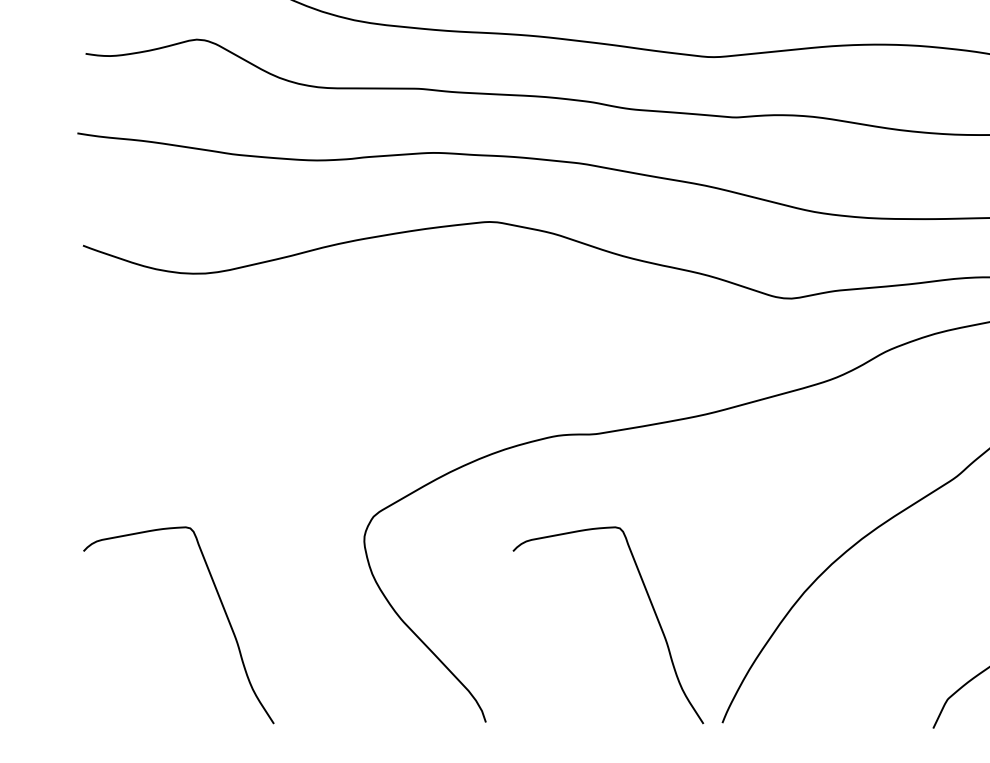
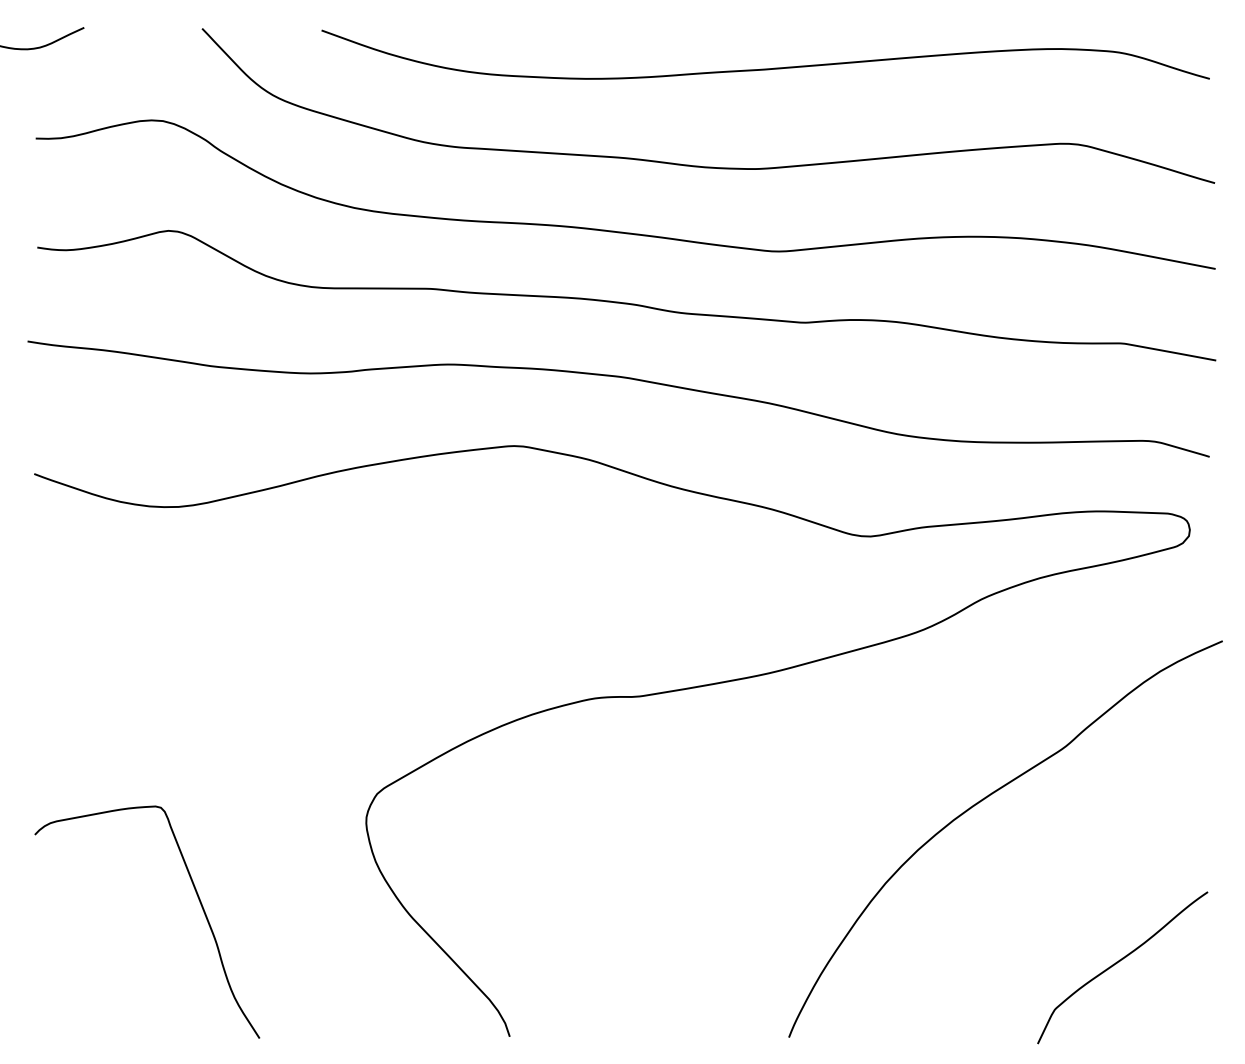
curve: (651, 606) -> (705, 900), removed

